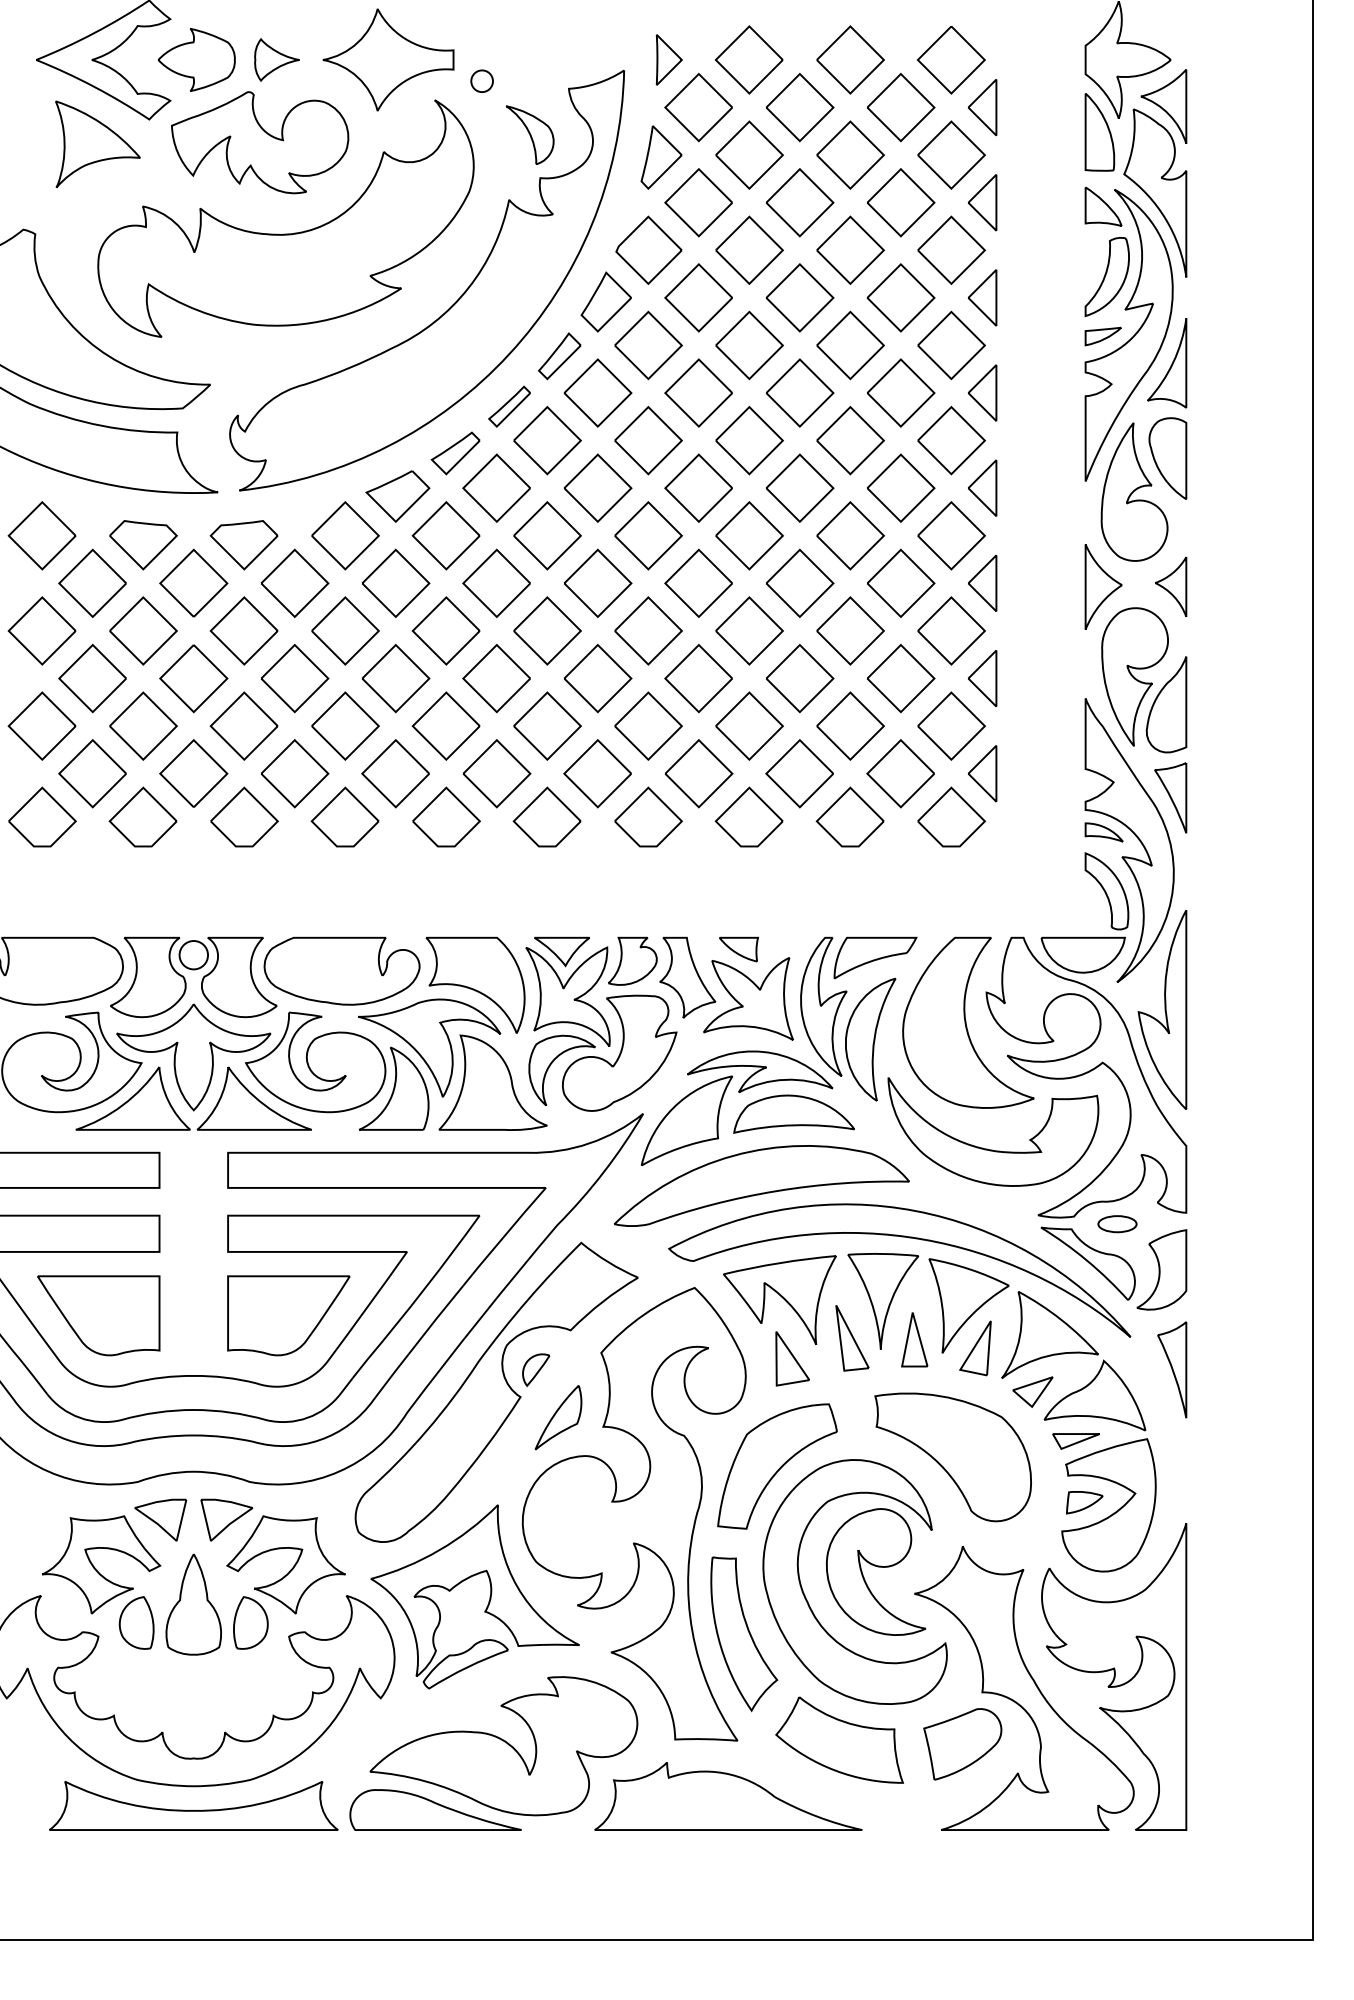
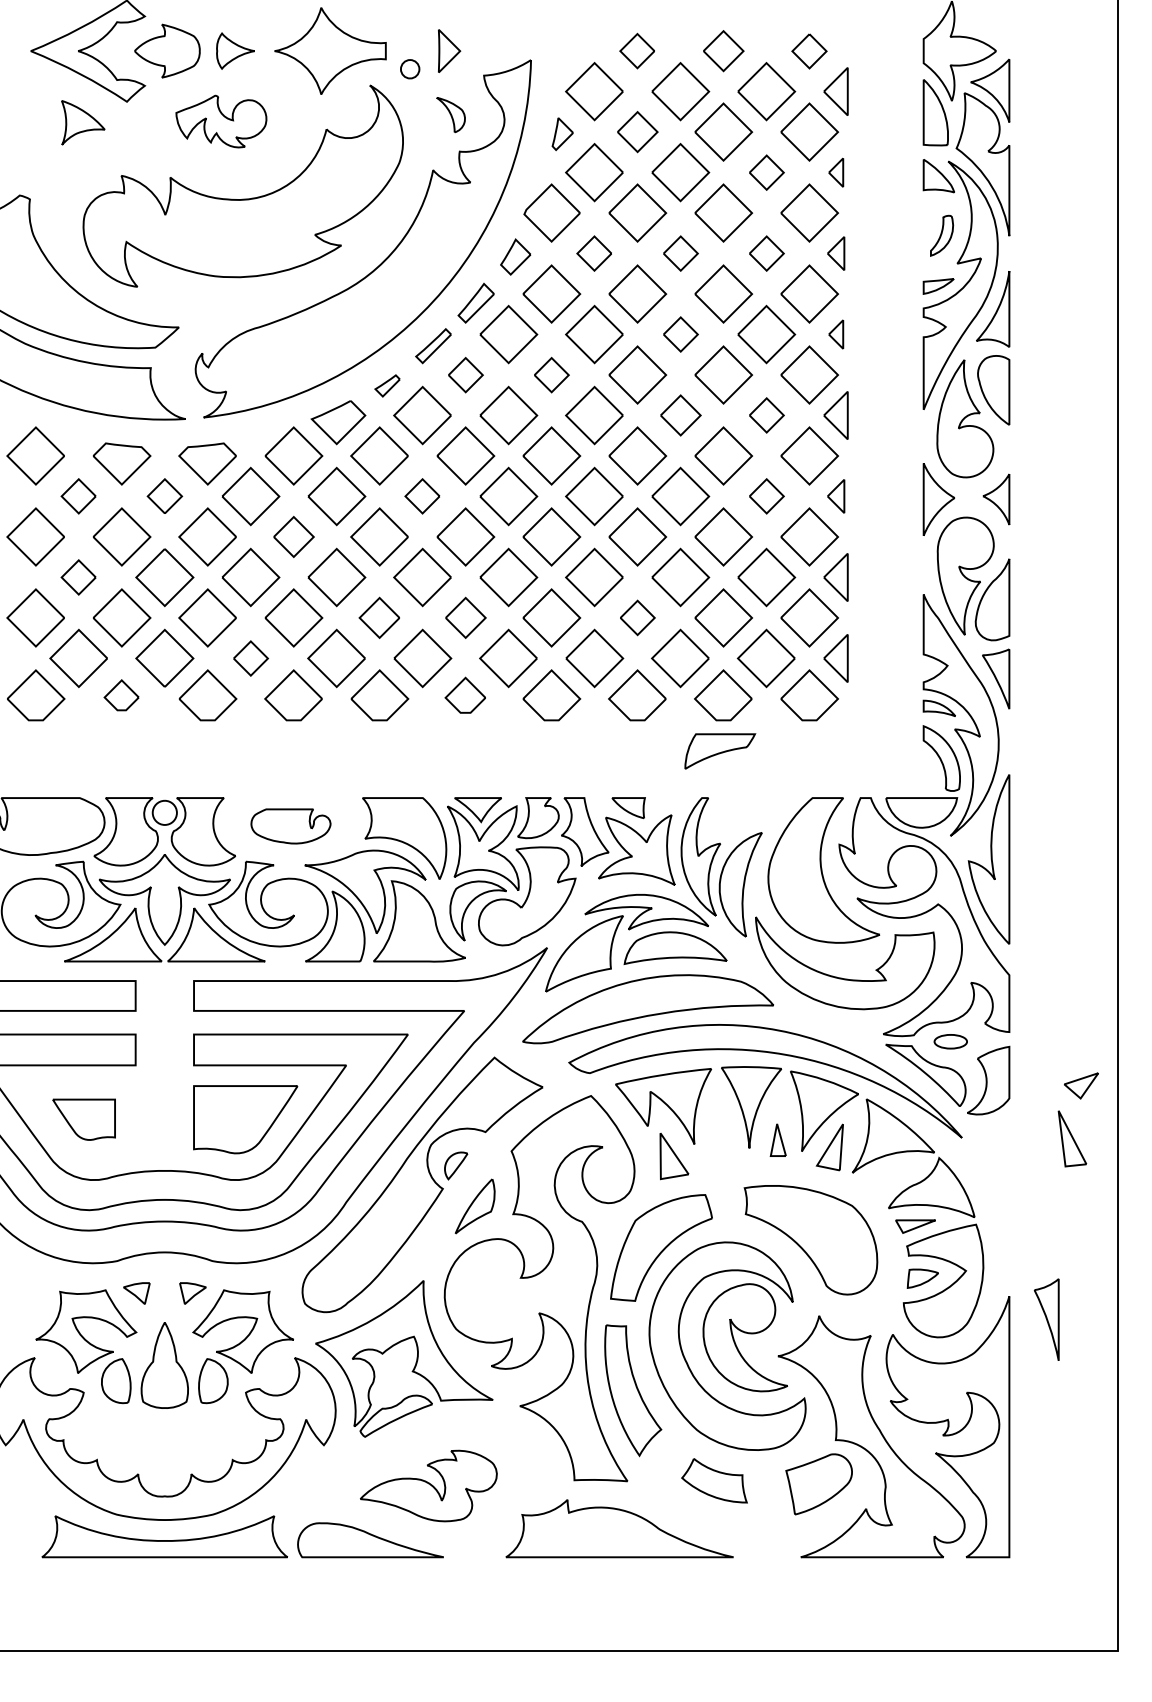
part: (668, 59) -> (448, 50), moved
part: (748, 59) -> (636, 50), size x0.6
part: (850, 59) -> (723, 50), size x0.7
part: (951, 60) -> (809, 51), size x0.6
part: (529, 134) -> (450, 114), size x0.7
part: (260, 142) -> (221, 121), size x0.6
part: (97, 143) -> (82, 122), size x0.6
part: (749, 154) -> (637, 131), size x0.7
part: (661, 157) -> (562, 134), size x0.6
part: (901, 202) -> (767, 172), size x0.6
part: (982, 202) -> (835, 172), size x0.6
part: (1106, 276) -> (941, 235), size x0.6
part: (698, 297) -> (594, 253), size x0.6
part: (800, 297) -> (681, 253), size x0.6
part: (901, 297) -> (767, 253), size x0.6
part: (982, 297) -> (835, 253), size x0.7
part: (605, 301) -> (515, 256), size x0.7
part: (800, 392) -> (681, 334), size x0.6
part: (982, 392) -> (835, 334), size x0.6
part: (547, 440) -> (465, 374), size x0.6
part: (648, 440) -> (551, 374), size x0.6
part: (455, 453) -> (387, 385), size x0.6
part: (800, 487) -> (681, 414), size x0.7
part: (901, 487) -> (767, 414), size x0.6
part: (92, 582) -> (78, 495), size x0.6
part: (193, 582) -> (164, 495), size x0.6
part: (496, 582) -> (422, 495), size x0.6
part: (901, 582) -> (767, 495), size x0.6
part: (982, 582) -> (835, 495), size x0.7
part: (345, 630) -> (293, 536), size x0.7
part: (92, 678) -> (78, 577), size x0.6
part: (445, 725) -> (379, 617), size x0.7
part: (547, 725) -> (465, 617), size x0.7
part: (749, 725) -> (637, 617), size x0.6
part: (294, 773) -> (250, 658), size x0.6
part: (142, 816) -> (121, 694), size x0.6
part: (546, 816) -> (464, 694), size x0.7
part: (875, 957) -> (720, 751), moved
part: (341, 970) -> (290, 825), size x0.6
part: (98, 1315) -> (83, 1119), size x0.6
part: (852, 1338) -> (1072, 1139), moved
part: (914, 1339) -> (778, 1139), size x0.7
part: (1172, 1369) -> (1046, 1319), moved
part: (1032, 1391) -> (1081, 1085), moved
part: (160, 1519) -> (136, 1293), size x0.6
part: (226, 1519) -> (192, 1293), size x0.6
part: (839, 1739) -> (714, 1480), size x0.6
part: (503, 1746) -> (428, 1486), size x0.6

